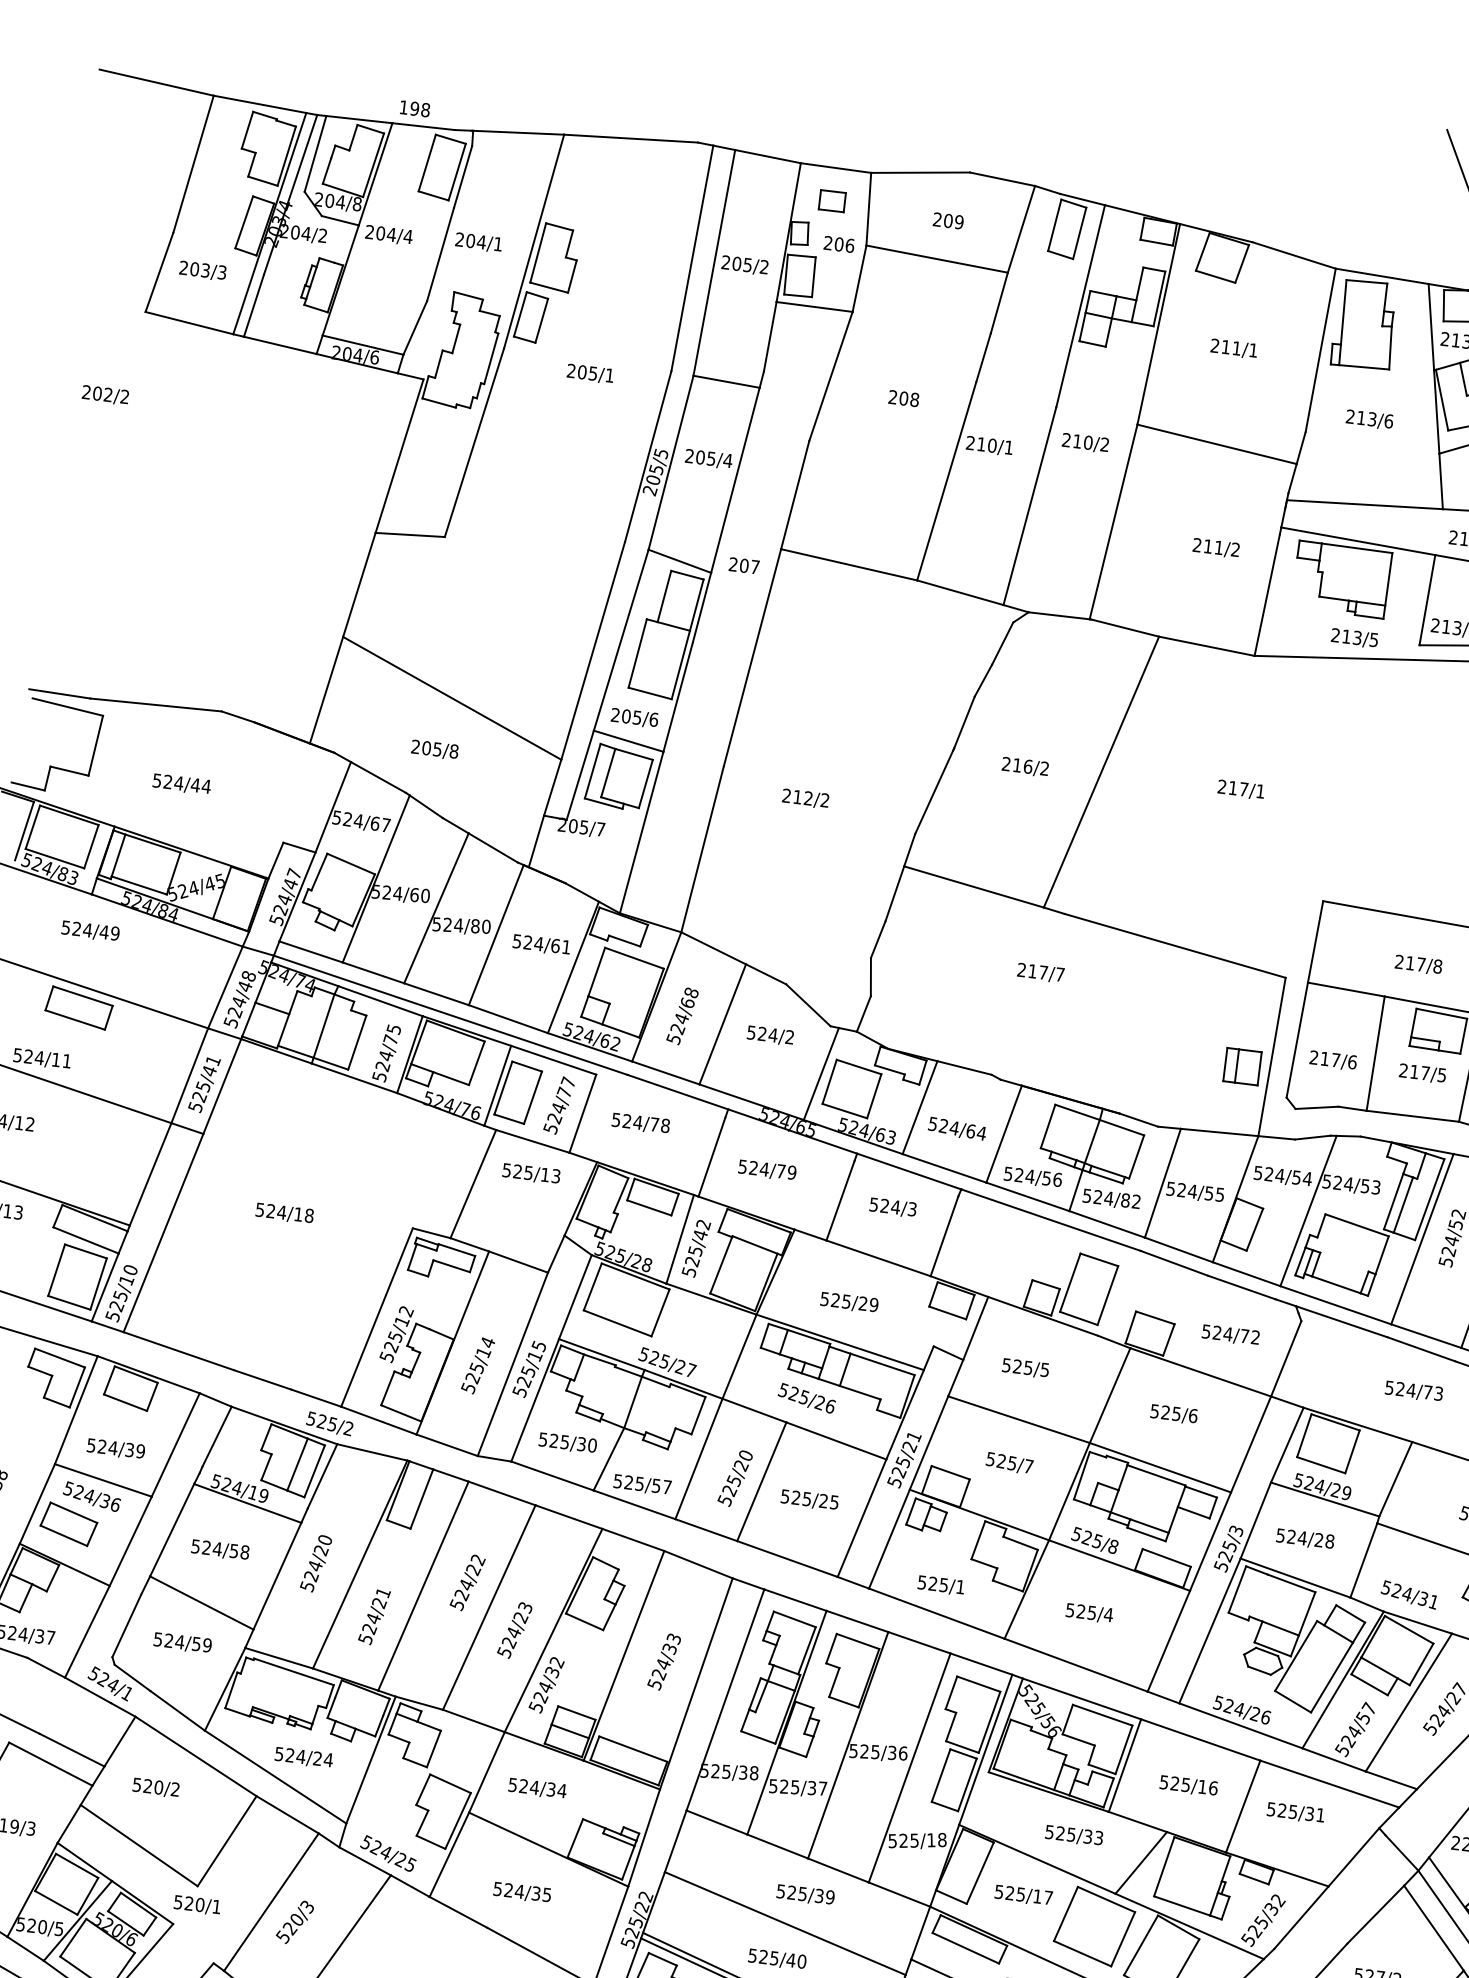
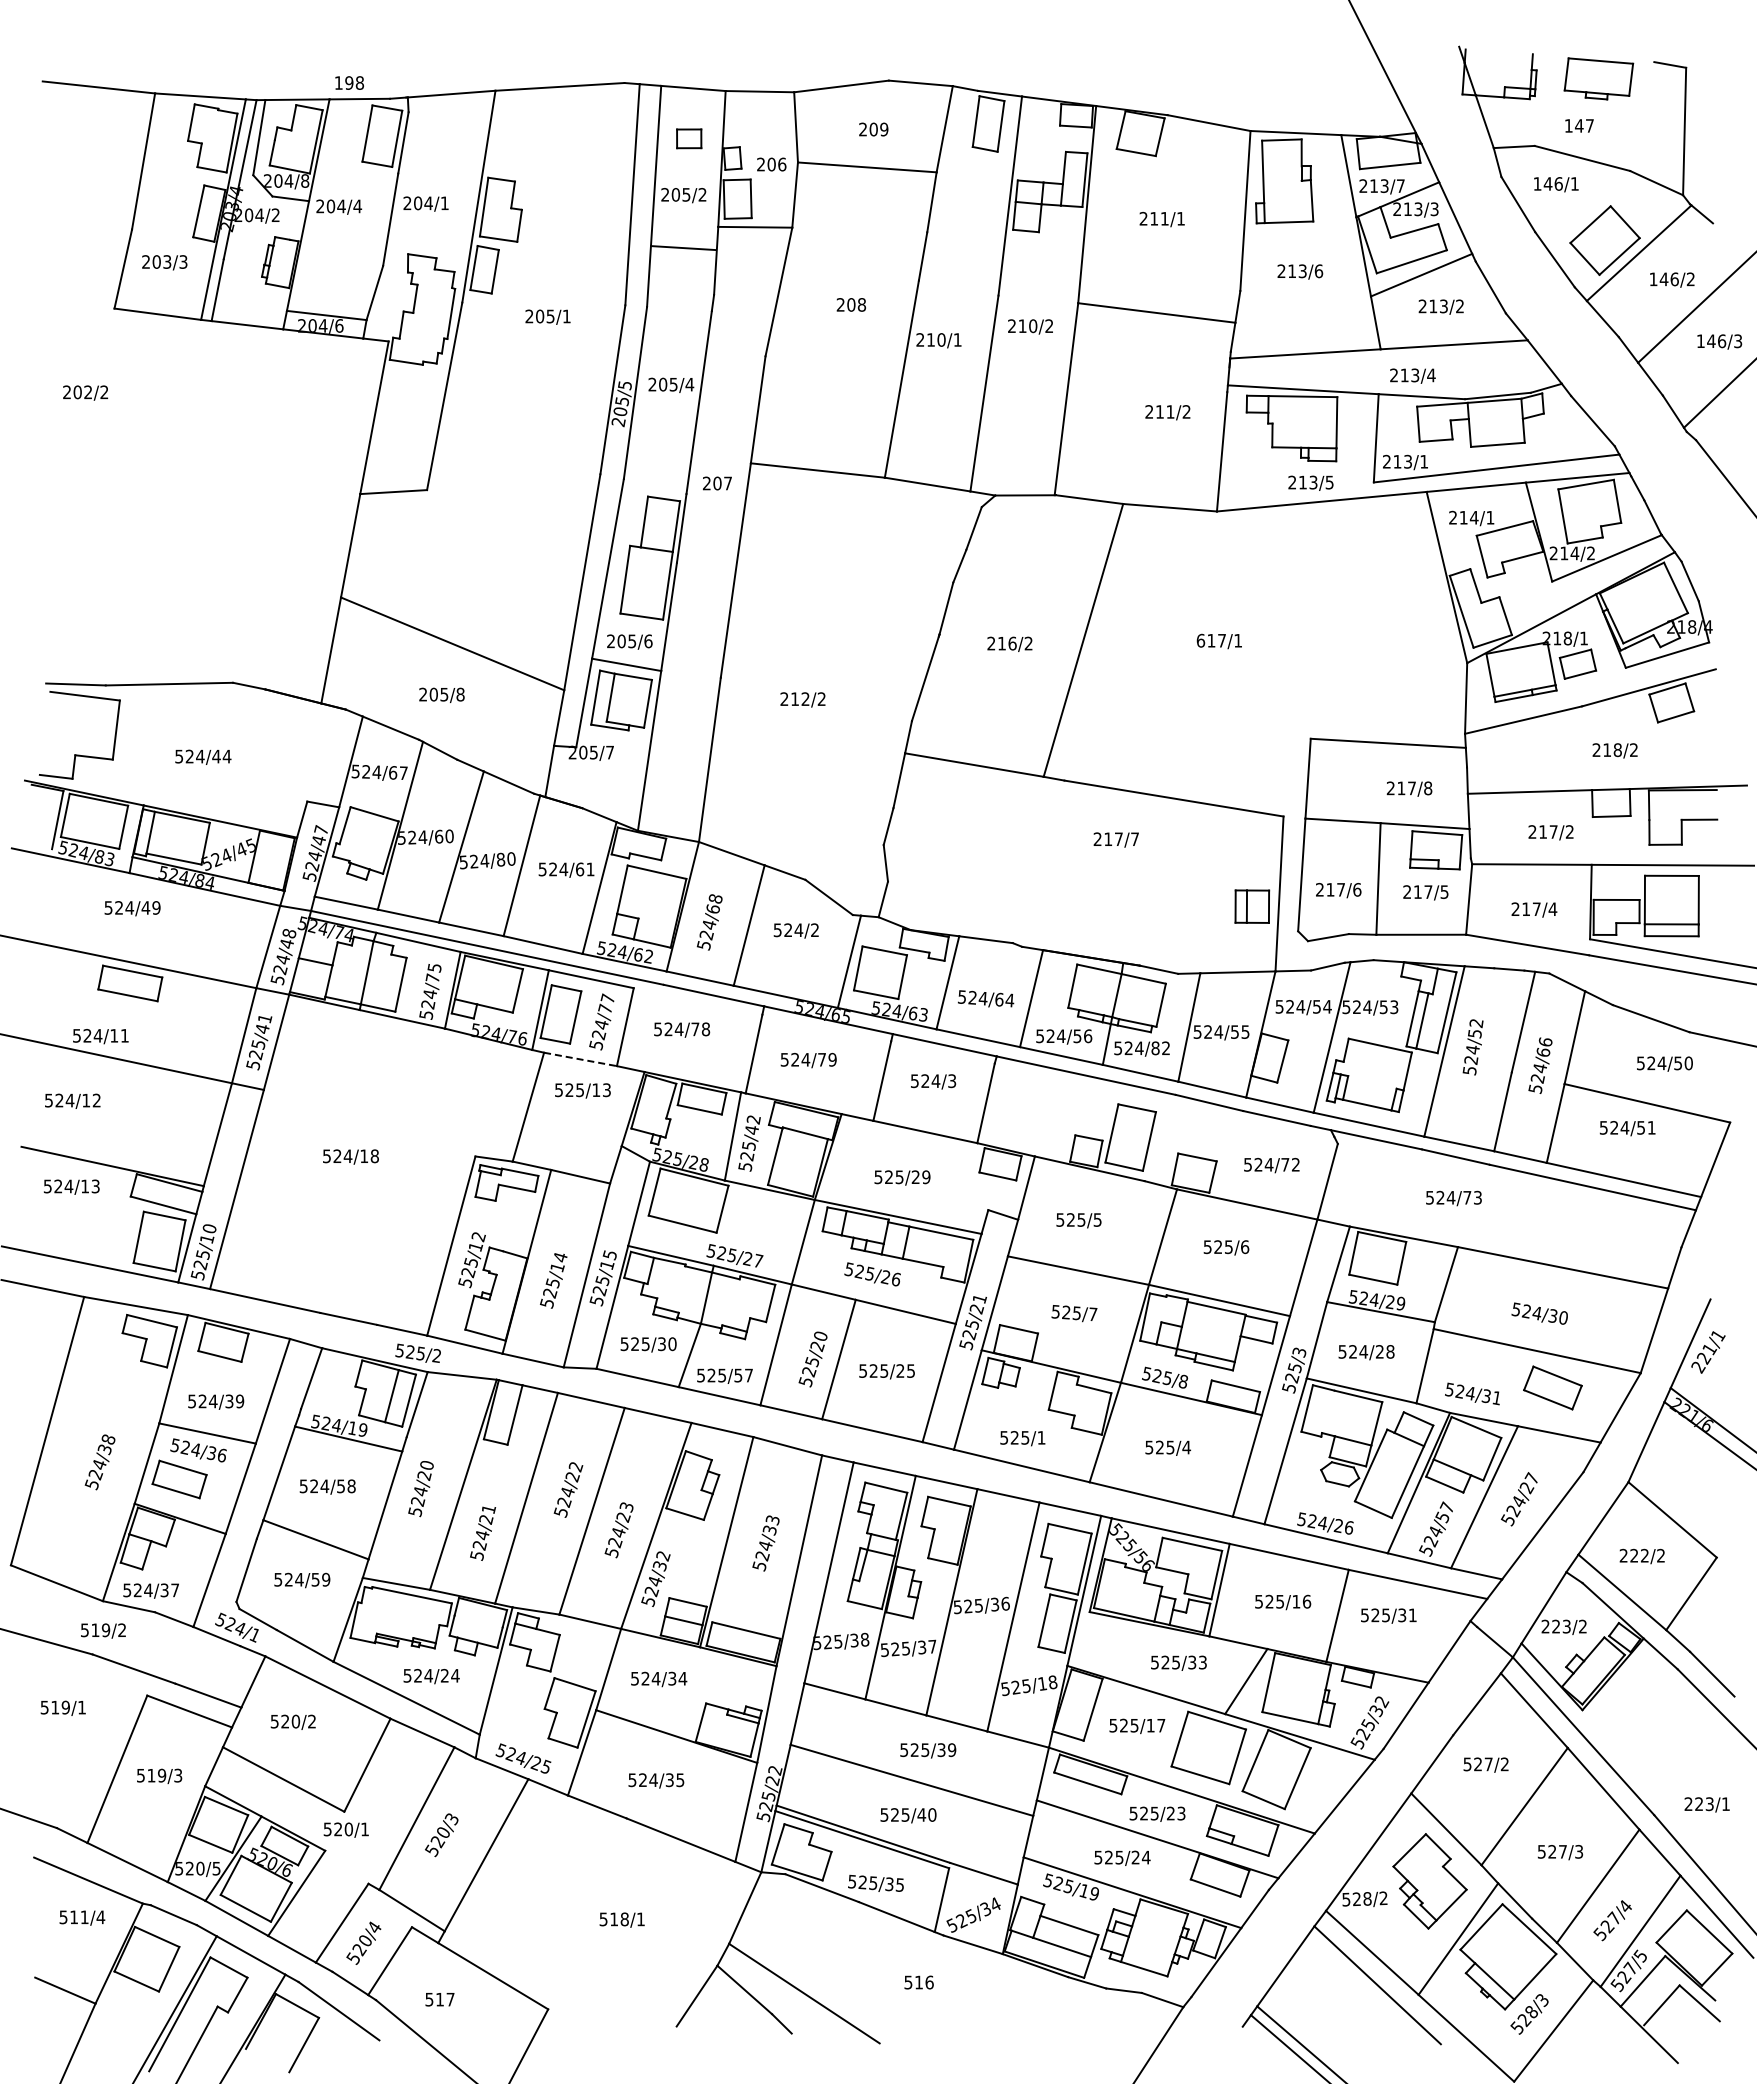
part: (832, 200) -> (689, 138), moved
line: (726, 382) -> (683, 248), moved
line: (679, 561) -> (654, 486), removed
text: (1221, 786) -> (1200, 640), 217/1 -> 617/1
text: (1040, 972) -> (1115, 839), moved
line: (533, 1141) -> (581, 1059), solid -> dashed

